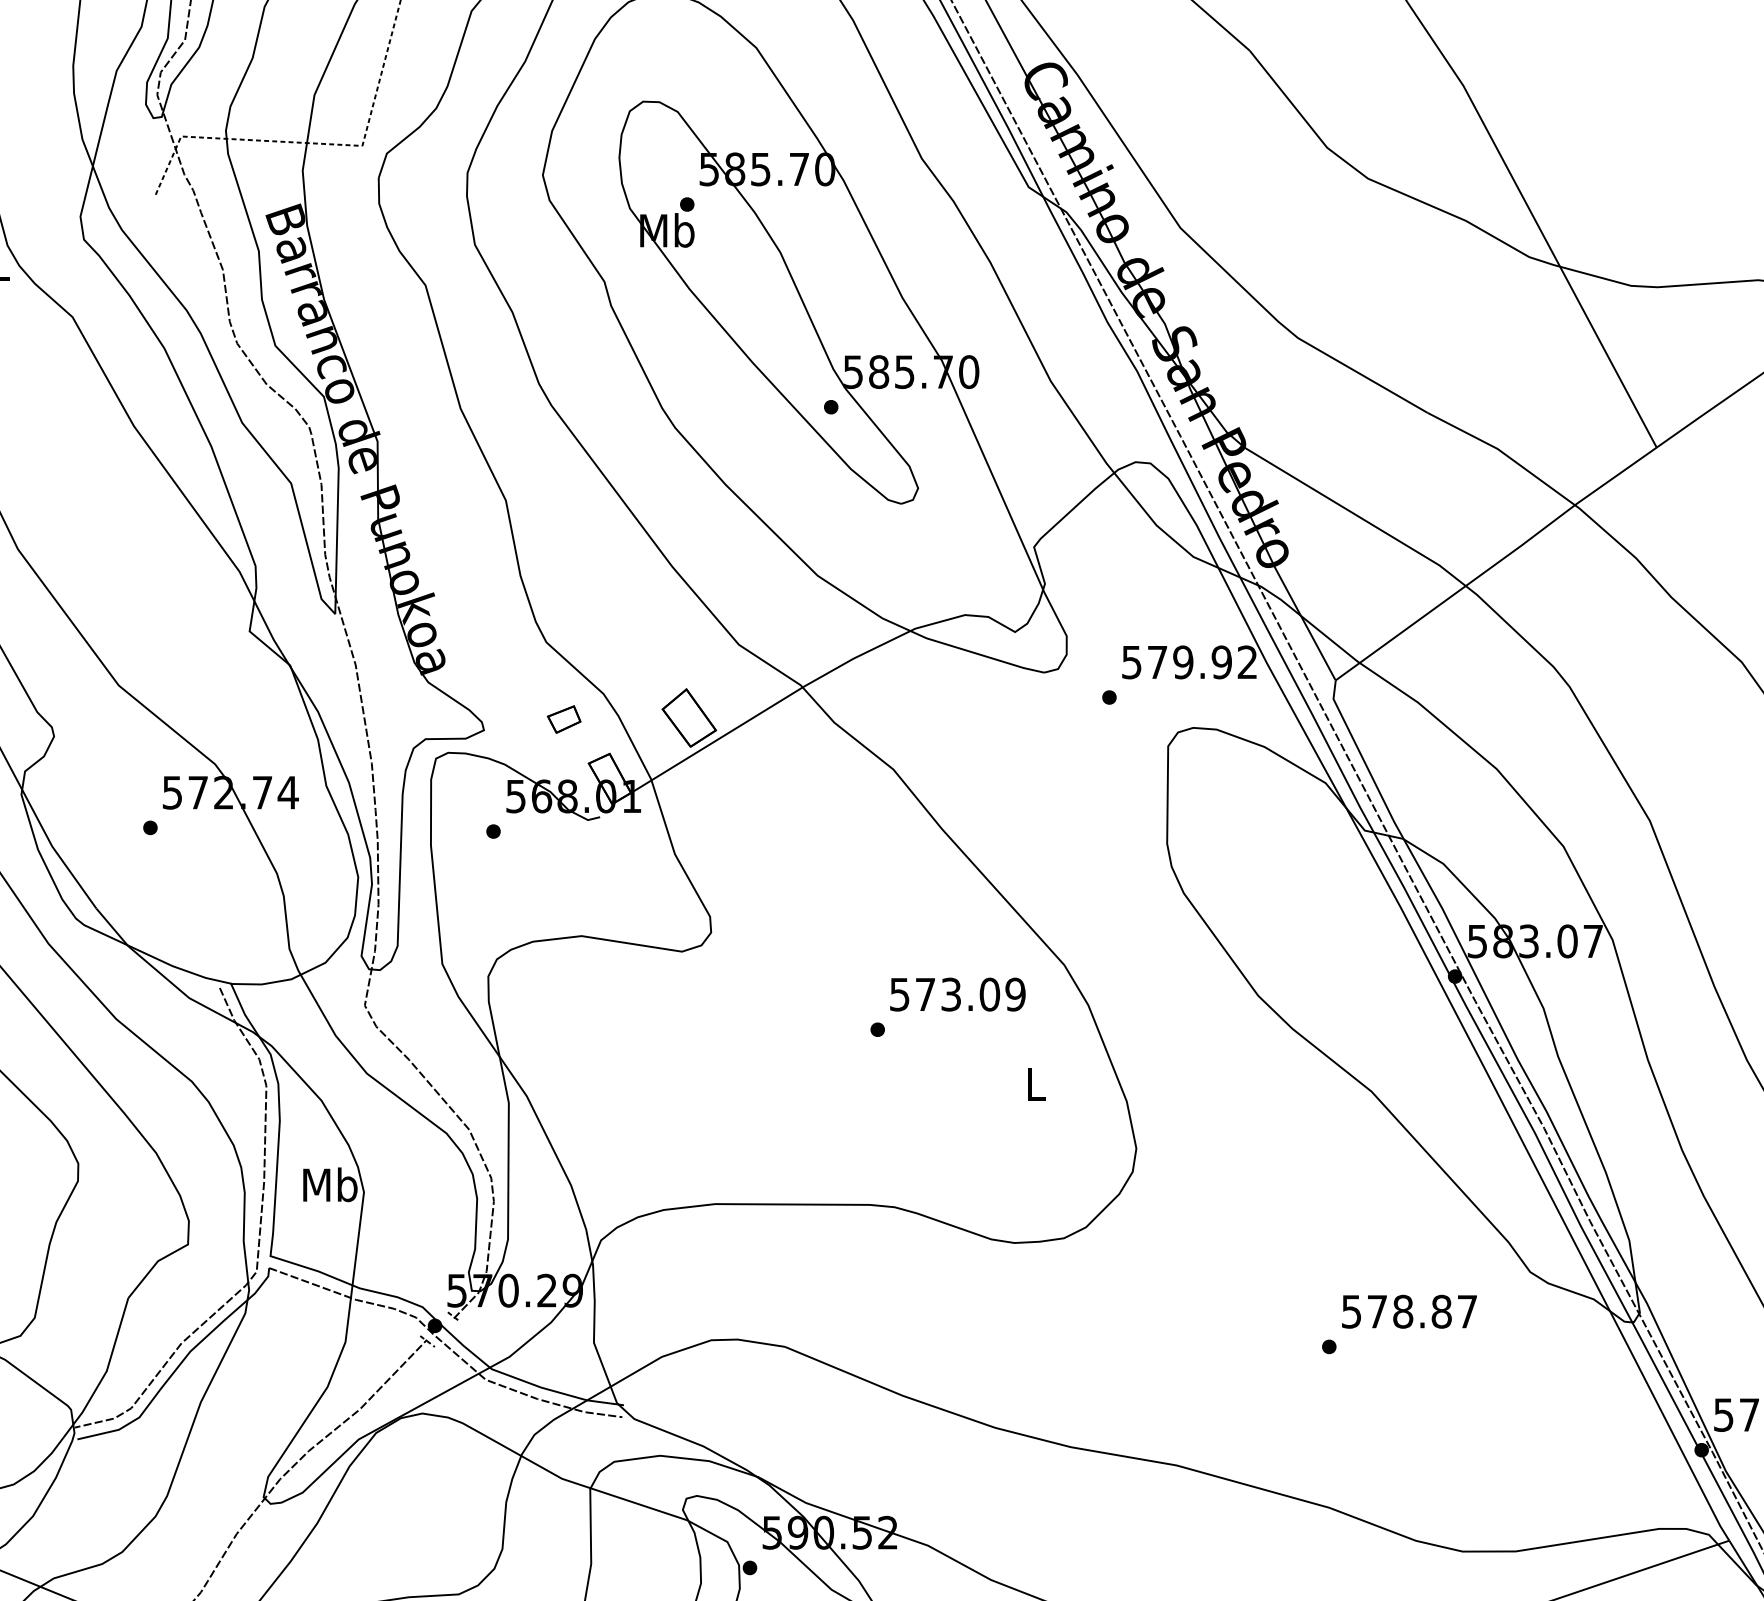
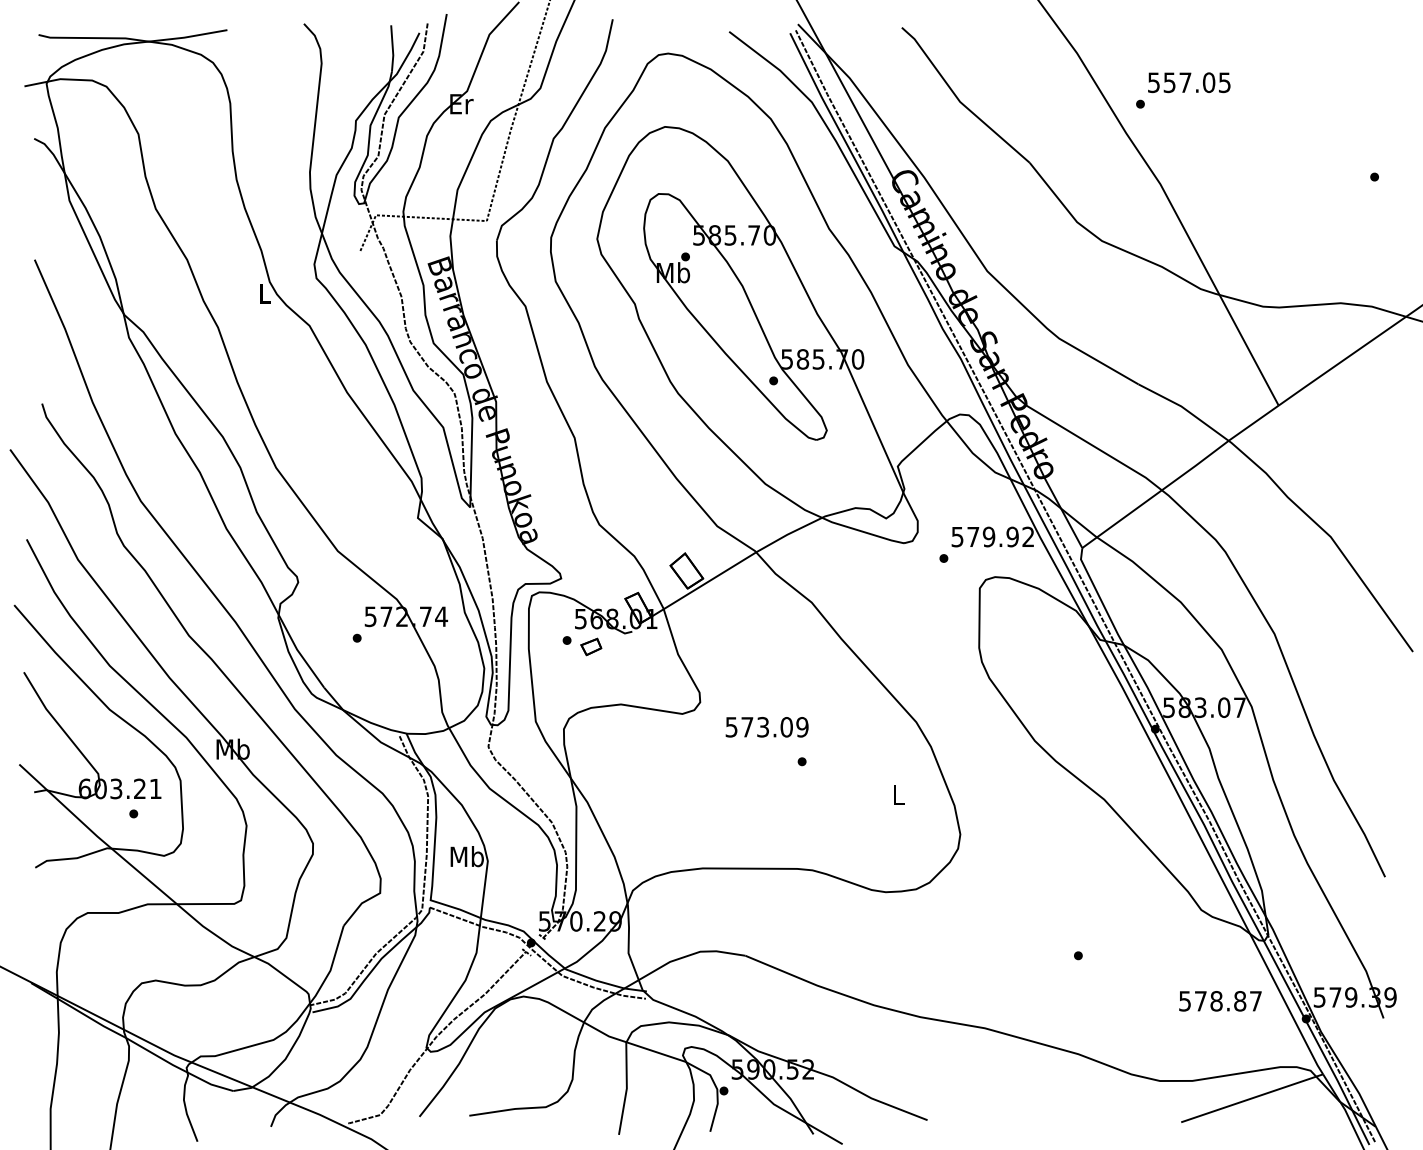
part: (564, 718) -> (591, 646), moved
text: (956, 995) -> (766, 727), moved
text: (1409, 1312) -> (1220, 1001), moved

